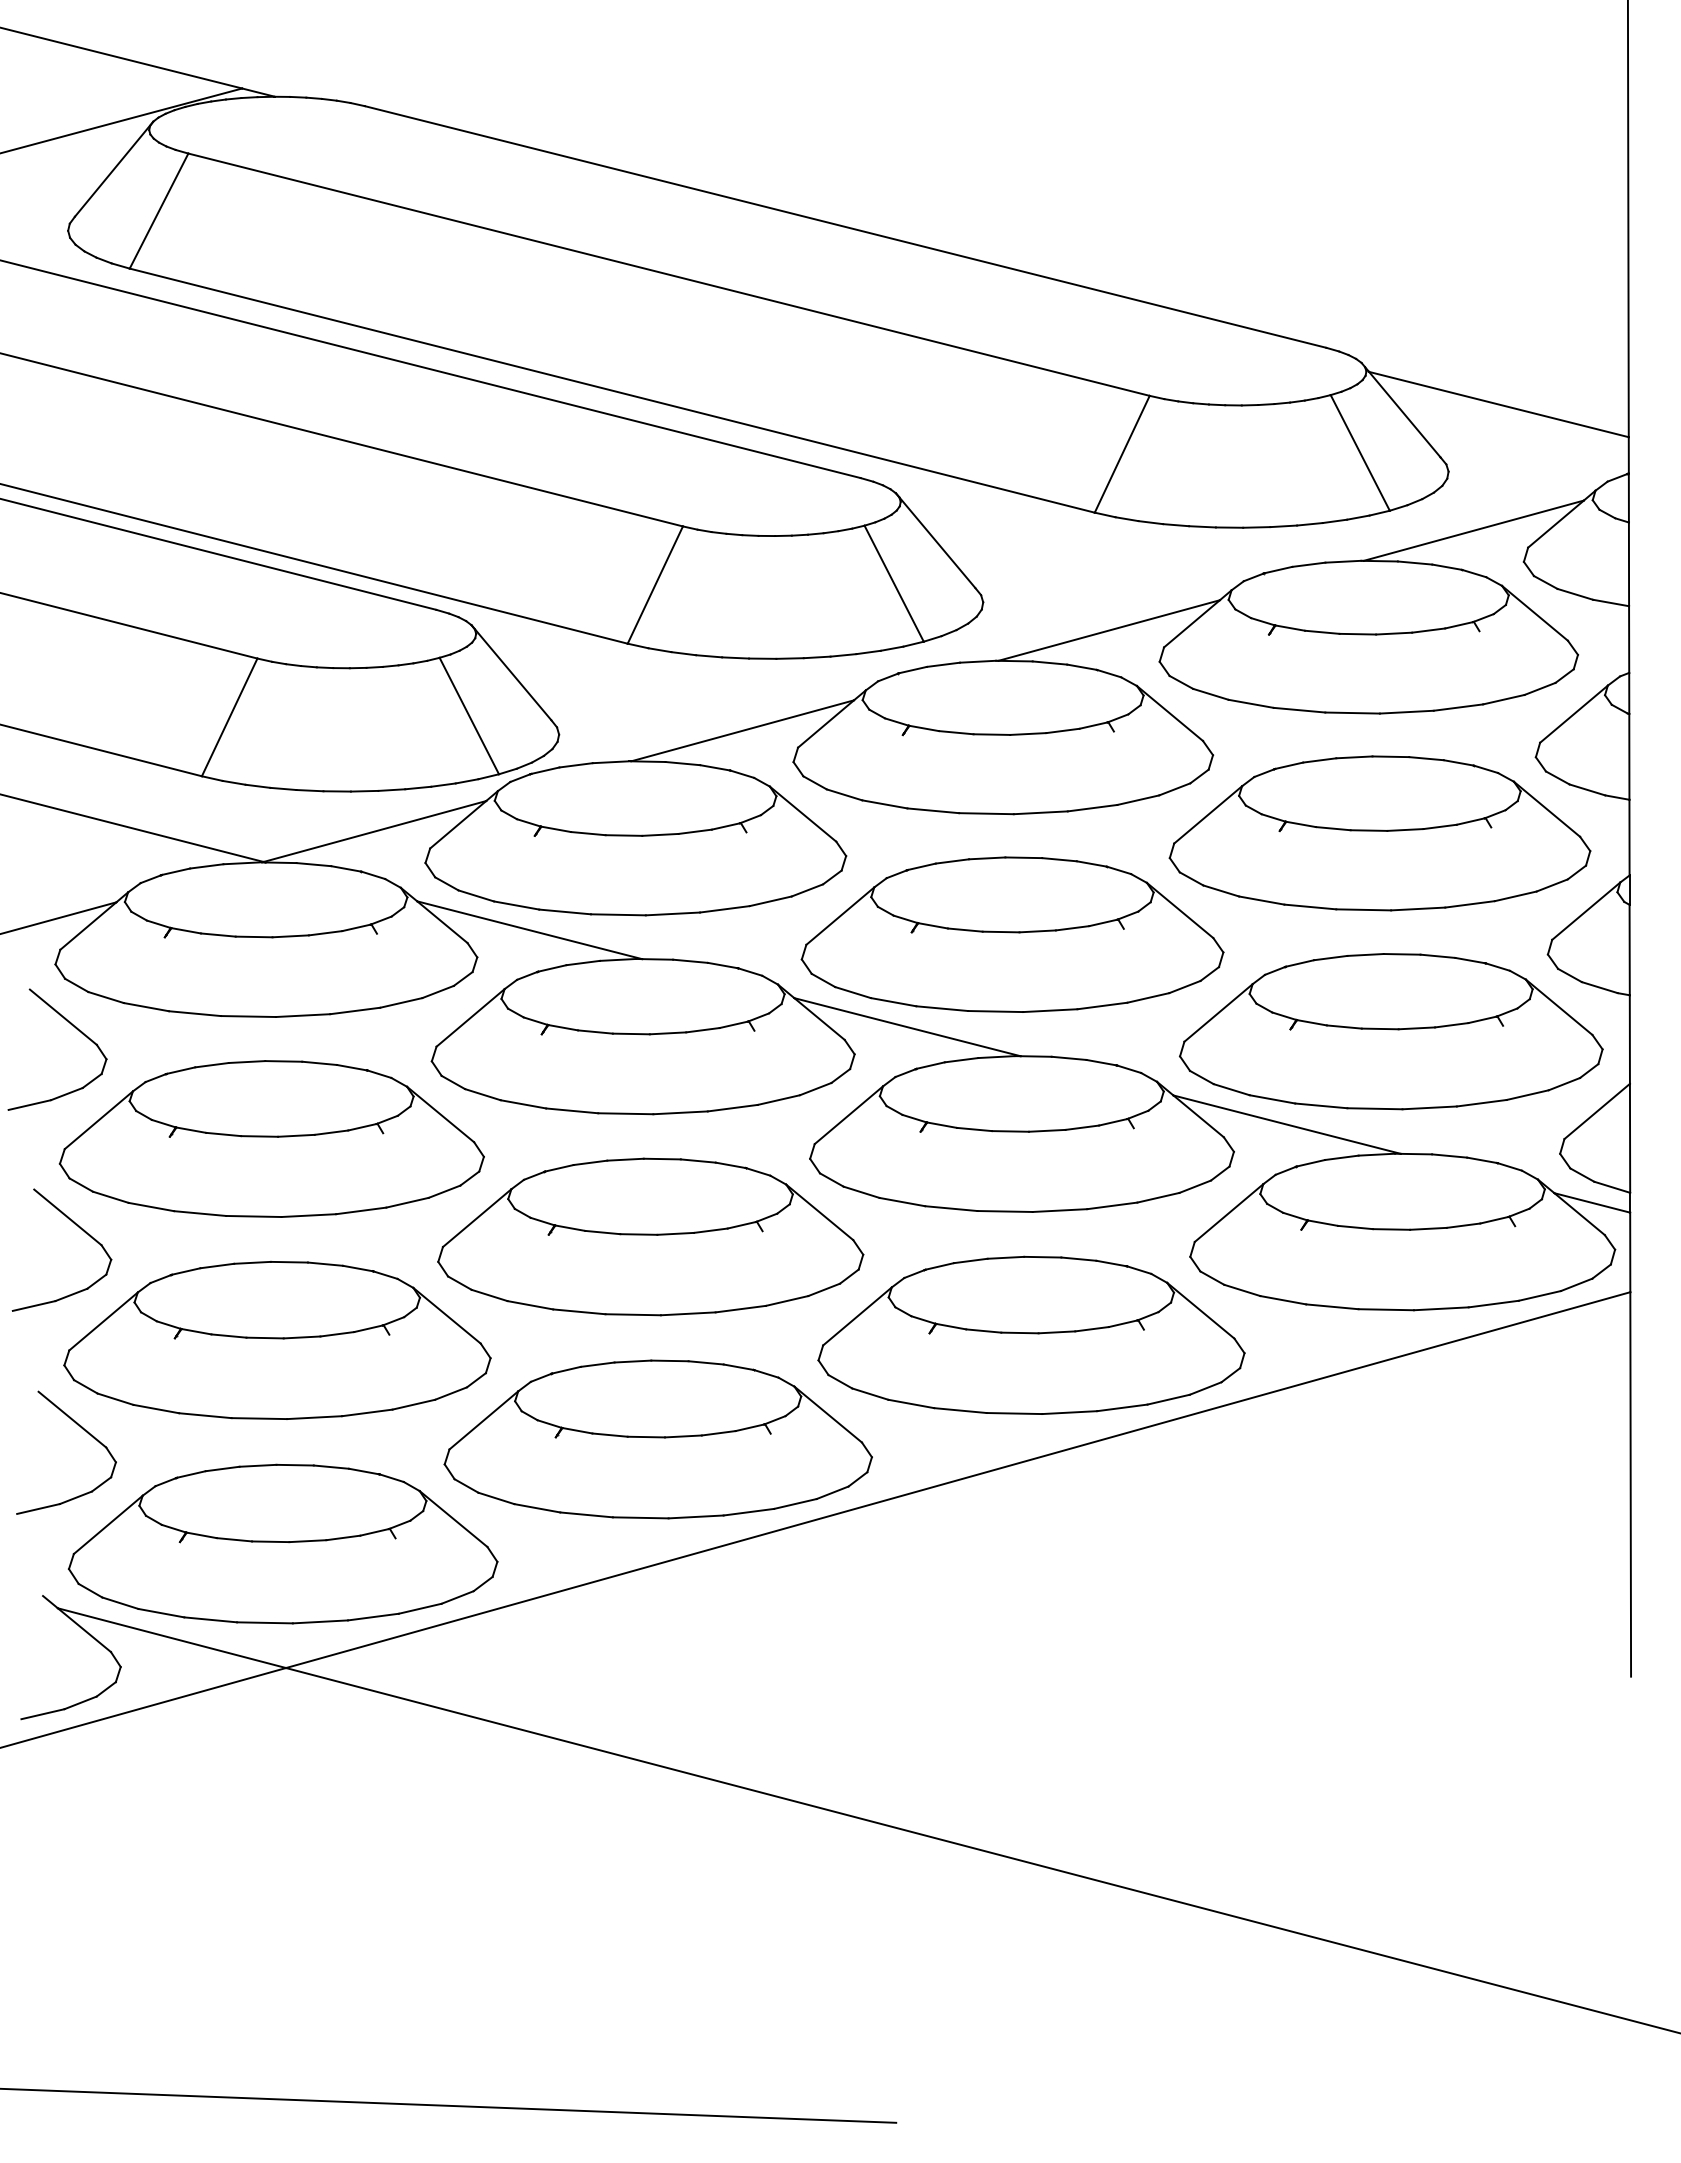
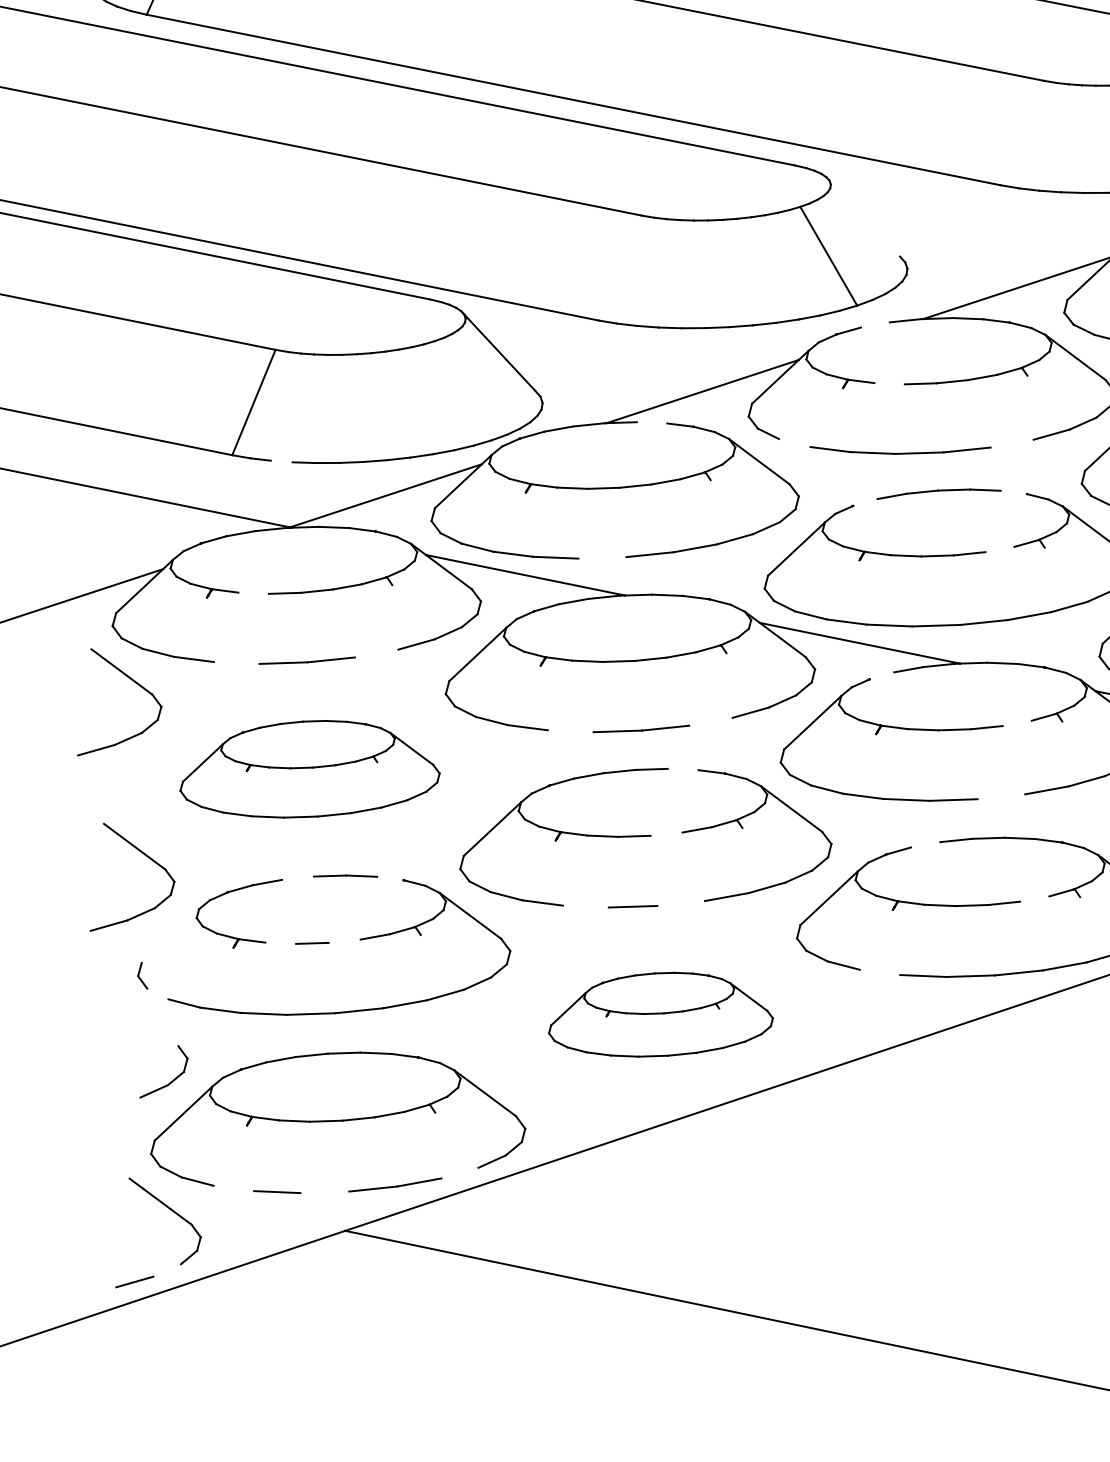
line: (1121, 453) -> (1021, 132), removed
line: (935, 540) -> (862, 216), removed
line: (654, 584) -> (619, 267), removed
line: (943, 664) -> (875, 324), removed
line: (469, 715) -> (463, 390), removed
line: (955, 732) -> (888, 383), removed
line: (682, 763) -> (651, 422), removed
line: (257, 785) -> (281, 460), removed
line: (844, 794) -> (794, 442), removed
line: (1092, 807) -> (1012, 443), removed
line: (1091, 863) -> (1013, 492), removed
line: (921, 866) -> (865, 502), removed
line: (617, 914) -> (601, 557), removed
line: (1072, 928) -> (999, 549), removed
line: (217, 934) -> (252, 592), removed
line: (355, 1010) -> (376, 653), removed
line: (194, 1013) -> (236, 662), removed
line: (930, 1065) -> (881, 675), removed
line: (732, 1107) -> (710, 721), removed
line: (572, 1110) -> (570, 730), removed
line: (1082, 1127) -> (1017, 723), removed
part: (271, 1138) -> (309, 768), size x0.7
line: (697, 1160) -> (682, 769), removed
line: (1059, 1210) -> (1001, 796), removed
line: (675, 1233) -> (666, 833), removed
line: (970, 1260) -> (925, 844), removed
line: (252, 1262) -> (298, 877), removed
line: (357, 1268) -> (390, 878), removed
line: (579, 1311) -> (585, 906), removed
line: (687, 1313) -> (680, 903), removed
line: (103, 1321) -> (170, 936), removed
line: (1091, 1329) -> (1034, 899), removed
line: (228, 1335) -> (280, 942), removed
line: (301, 1337) -> (344, 941), removed
line: (85, 1386) -> (157, 993), removed
line: (911, 1403) -> (880, 971), removed
line: (72, 1419) -> (147, 1023), removed
part: (657, 1439) -> (659, 1014), size x0.6
line: (38, 1508) -> (121, 1102), removed
line: (419, 1608) -> (459, 1172), removed
line: (161, 1612) -> (233, 1187), removed
line: (264, 1622) -> (324, 1192), removed
line: (171, 1638) -> (243, 1210), removed
line: (80, 1702) -> (167, 1270), removed

